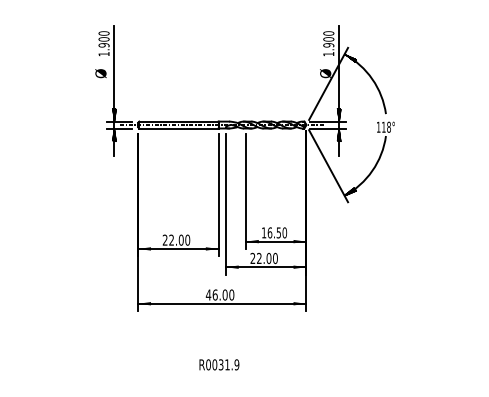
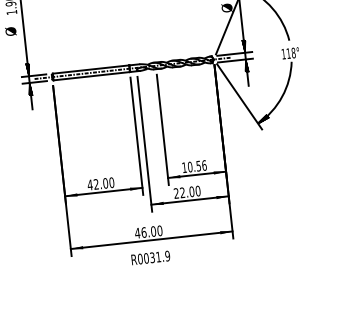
text: (277, 232) -> (197, 165), 16.50 -> 10.56
text: (164, 239) -> (89, 184), 22.00 -> 42.00
text: (219, 364) -> (150, 257), moved

